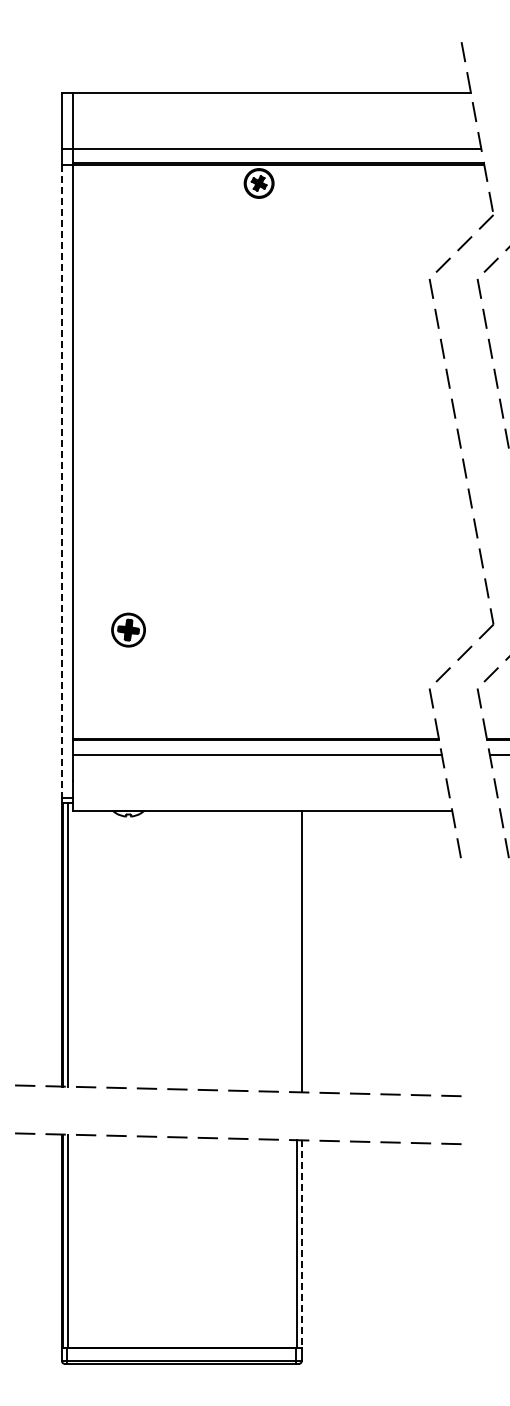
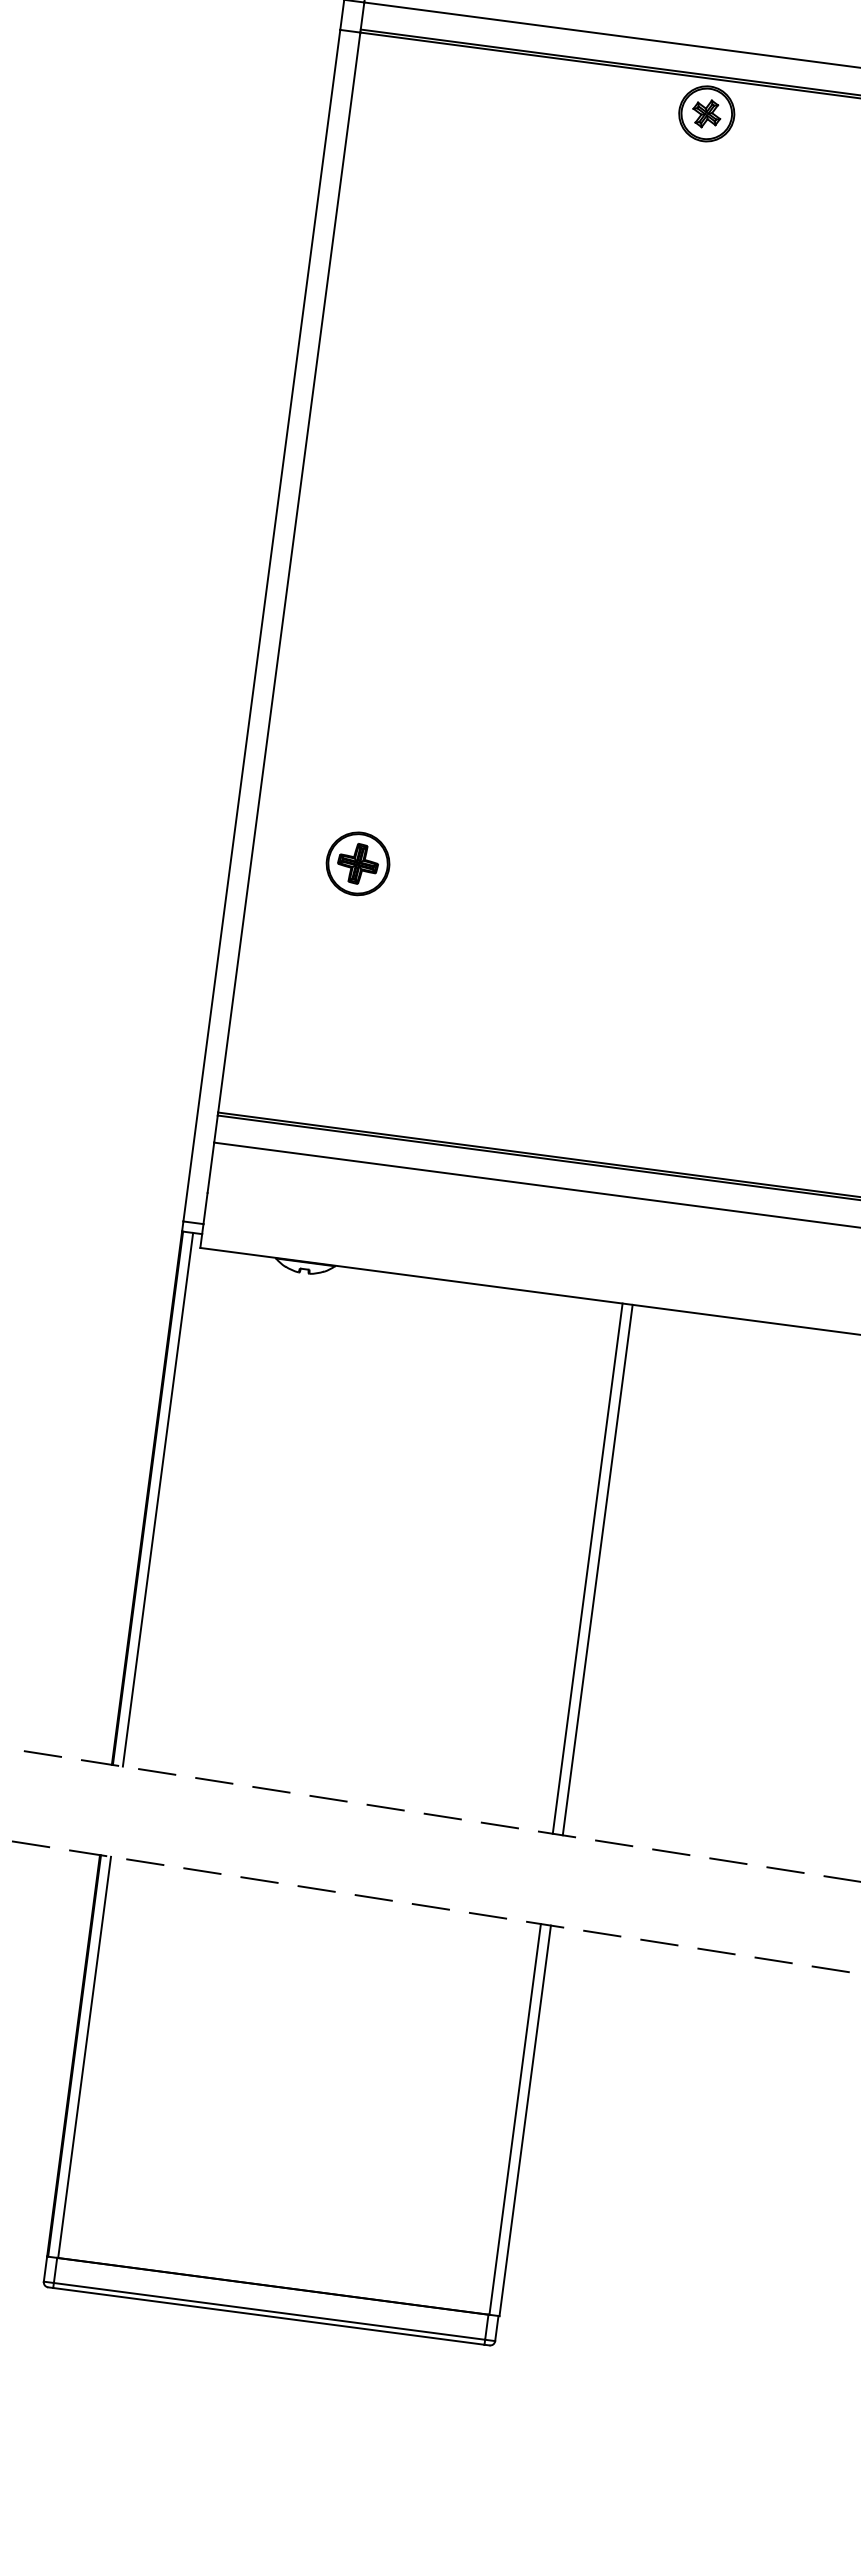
line: (61, 481) -> (260, 625), dashed -> solid
part: (128, 629) -> (358, 862), moved
line: (296, 951) -> (586, 1568), added
line: (302, 1244) -> (525, 2121), dashed -> solid

